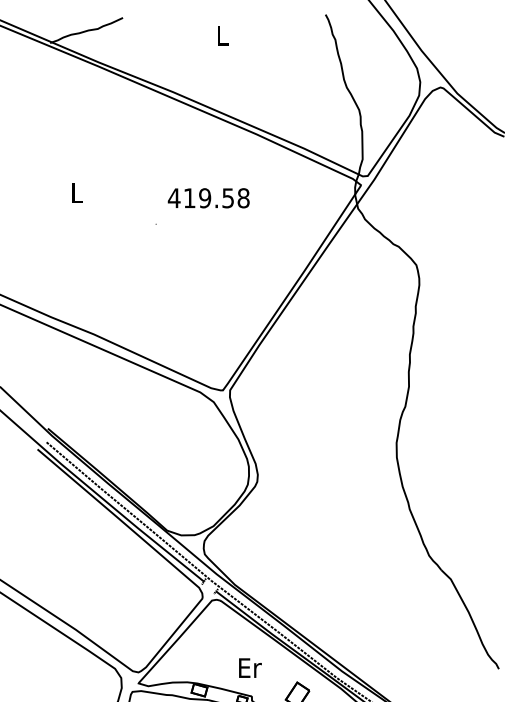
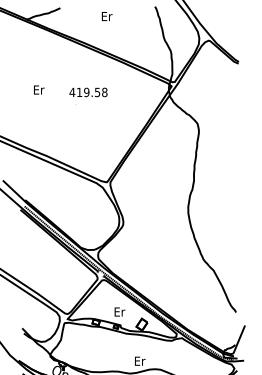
text: (221, 35) -> (106, 16), L -> Er
text: (78, 191) -> (39, 89), L -> Er
text: (208, 198) -> (88, 92), moved

